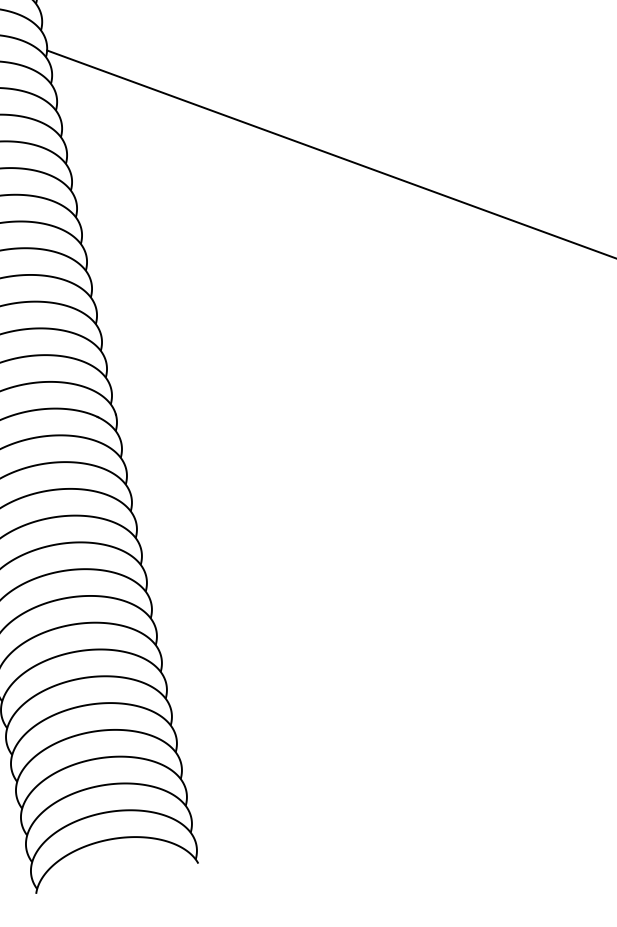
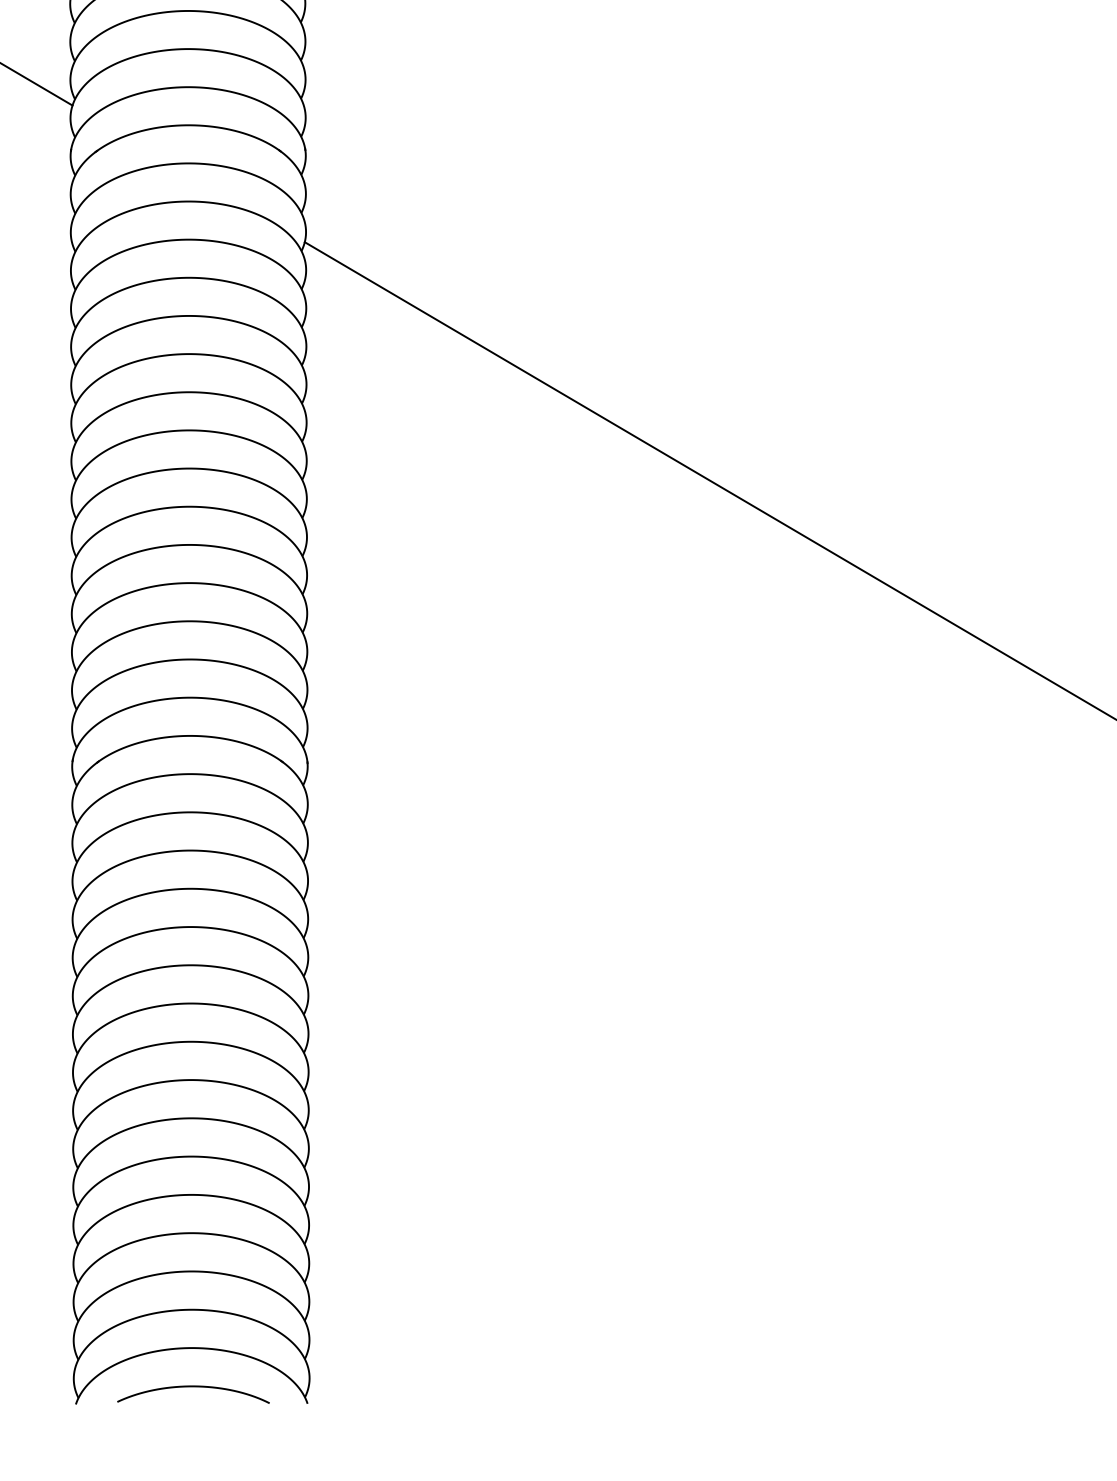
curve: (116, 866) -> (193, 1387), added

